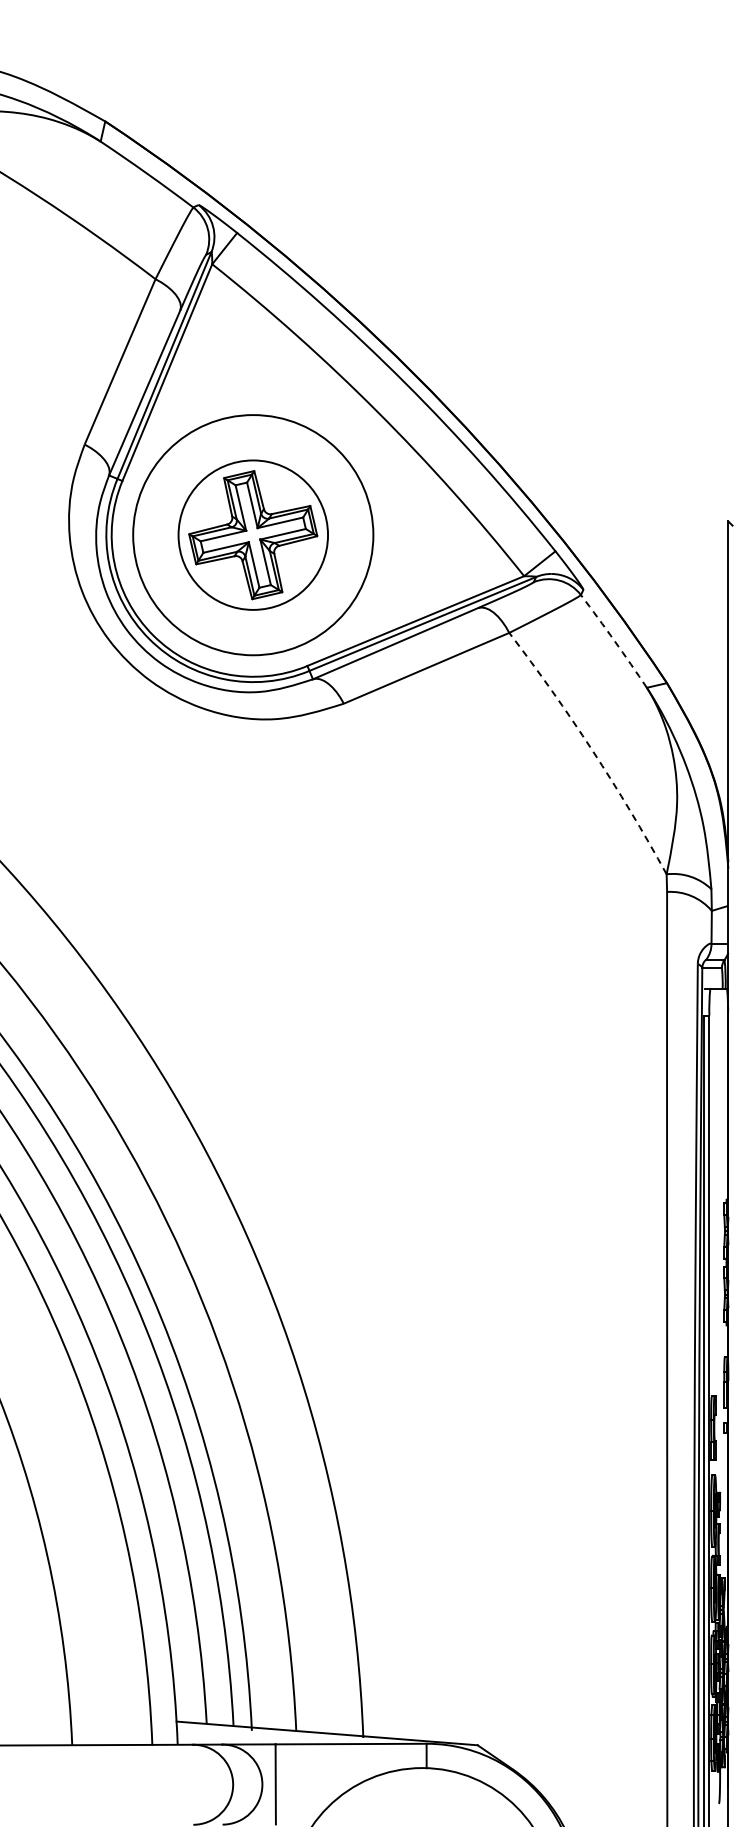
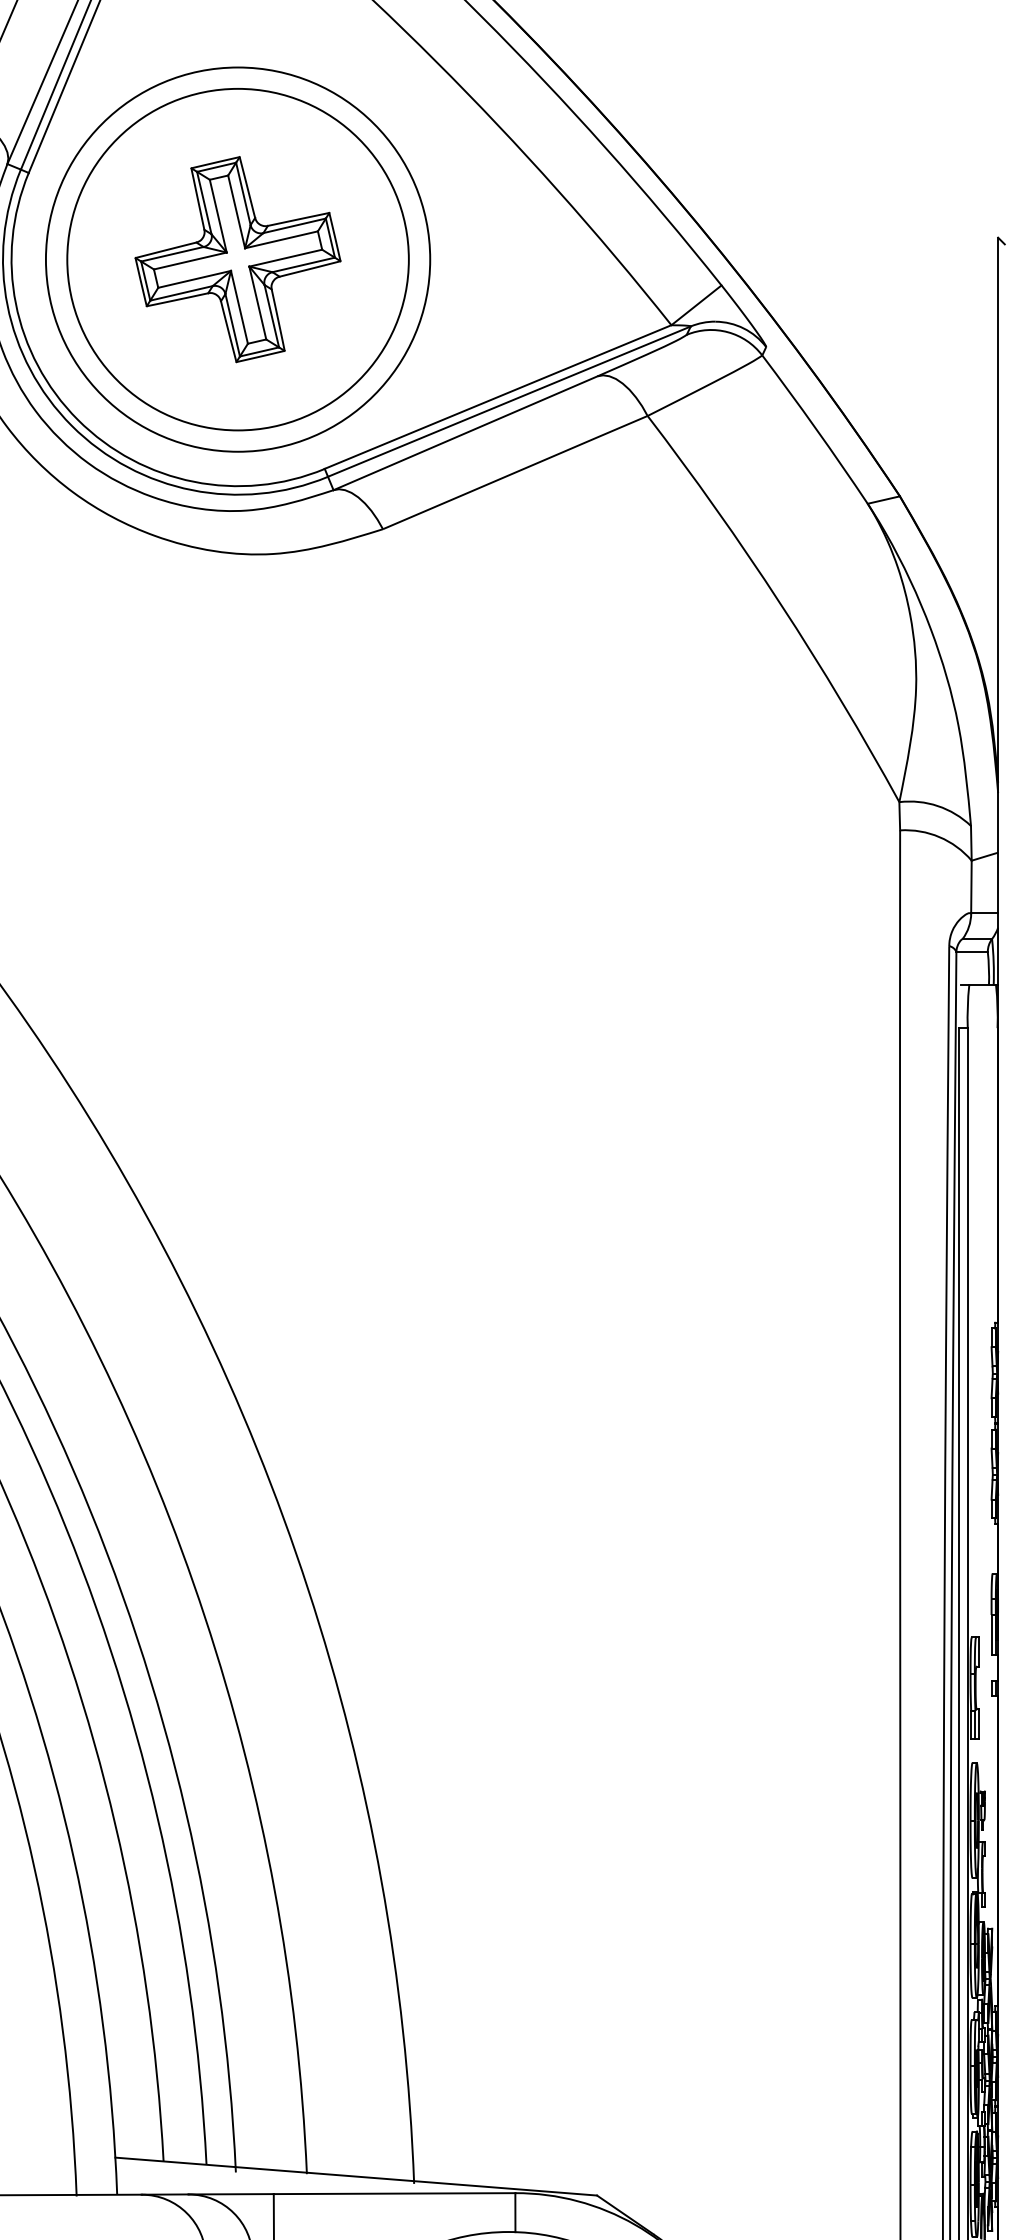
circle: (253, 534) -> (238, 258), size x1.43
arc: (614, 640) -> (815, 428), dashed -> solid
arc: (592, 750) -> (780, 604), dashed -> solid

